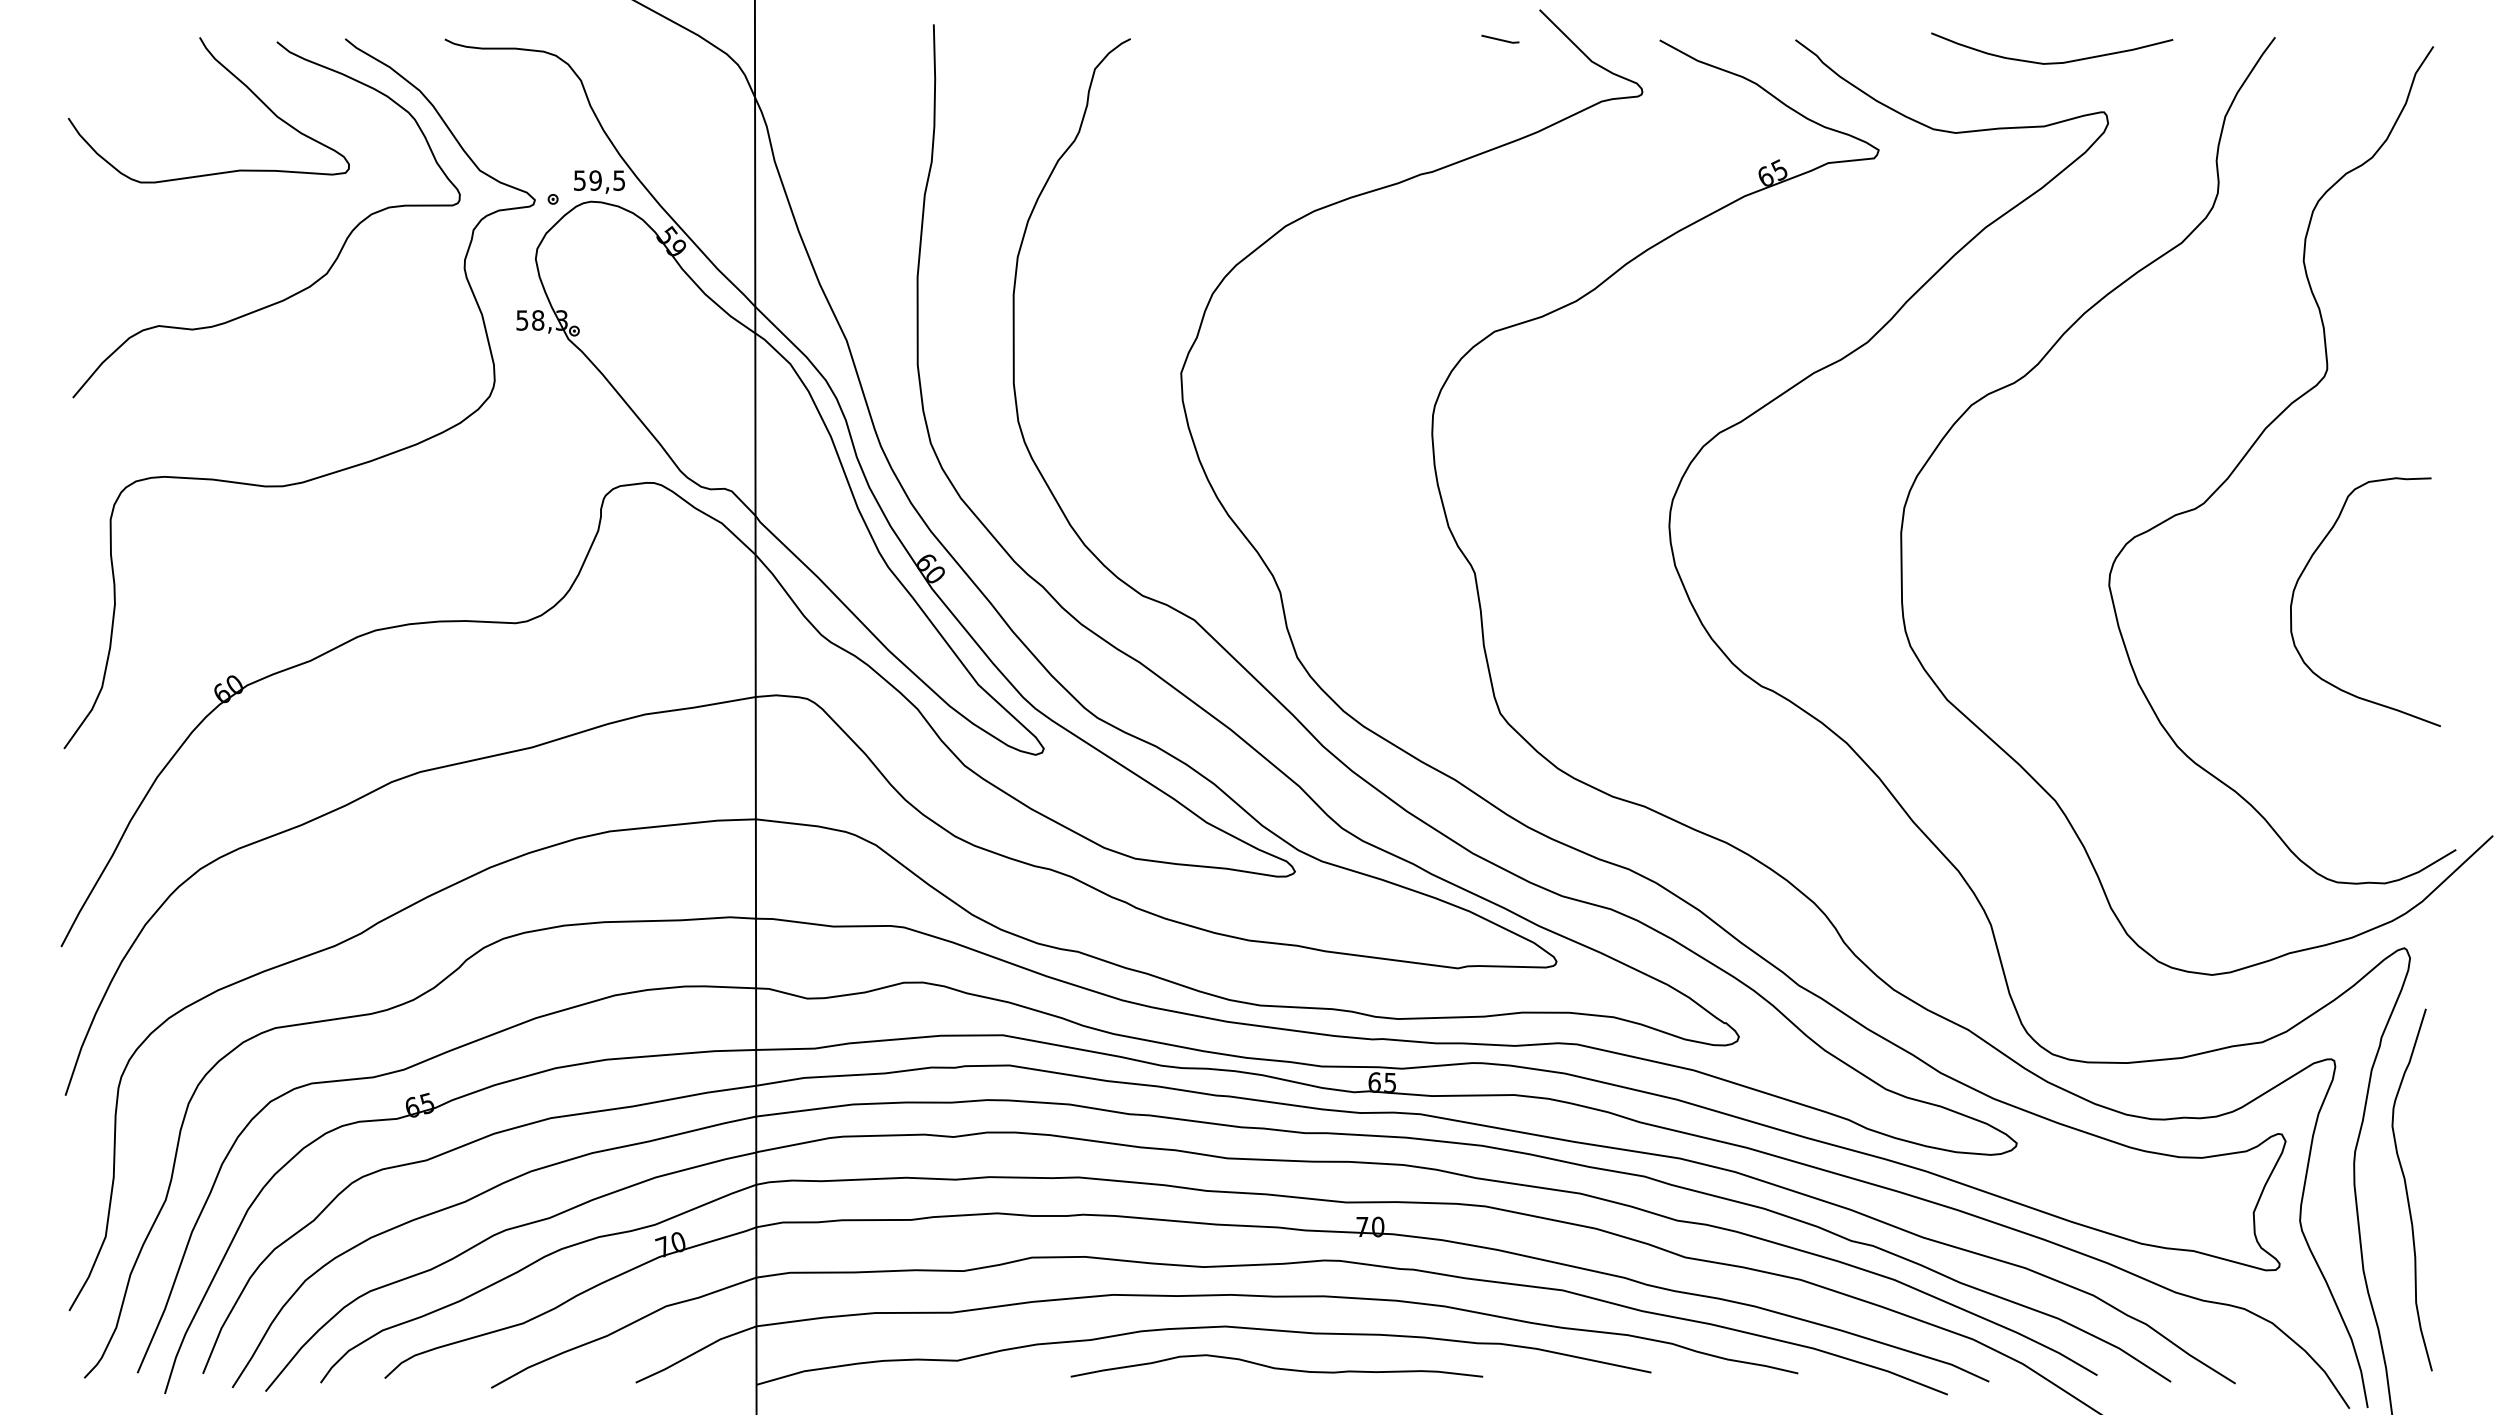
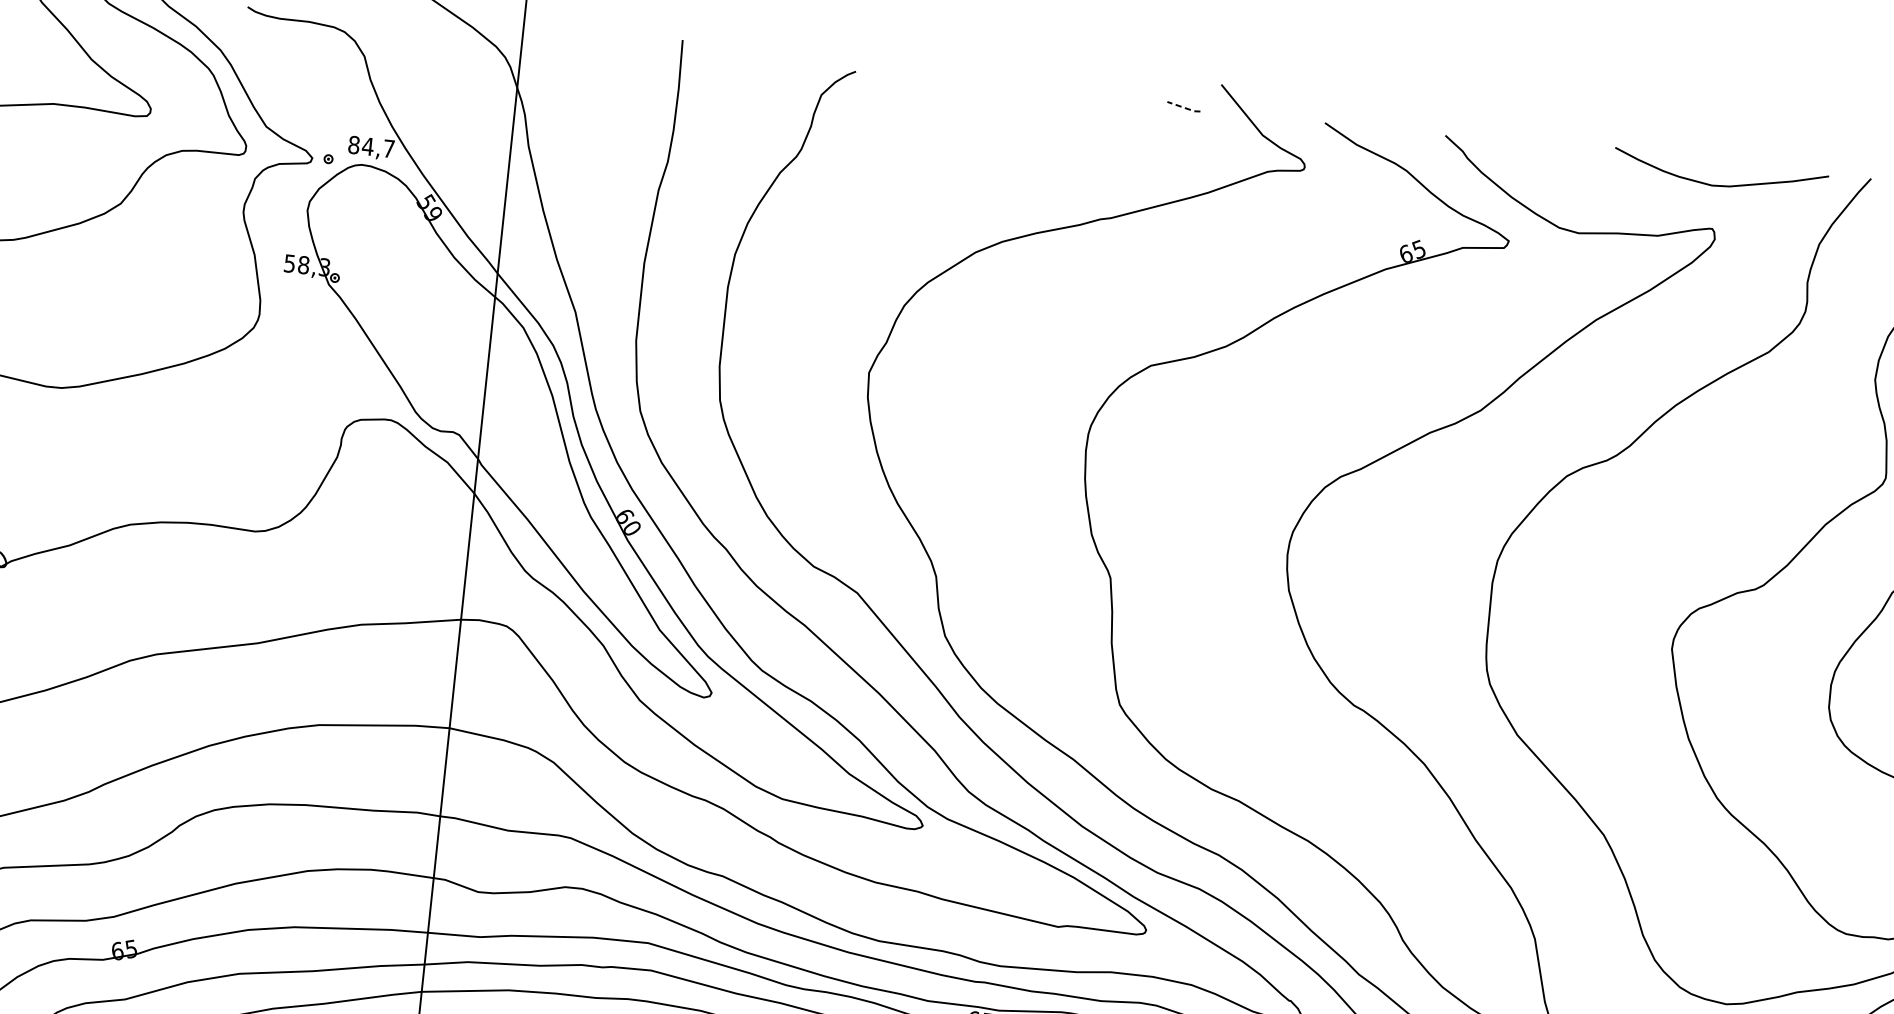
line: (1500, 39) -> (1183, 107), solid -> dashed
curve: (2052, 62) -> (1720, 185), moved
text: (599, 180) -> (371, 146), 59,5 -> 84,7

